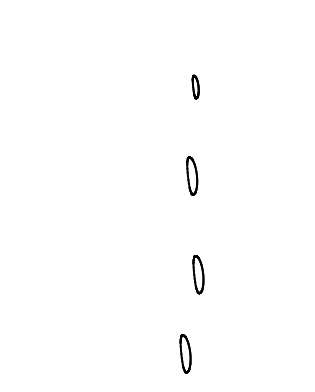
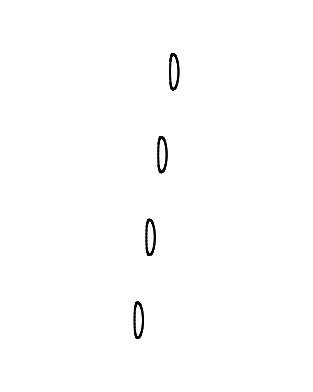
part: (195, 86) -> (174, 71), size x1.67
part: (198, 273) -> (150, 236), moved

